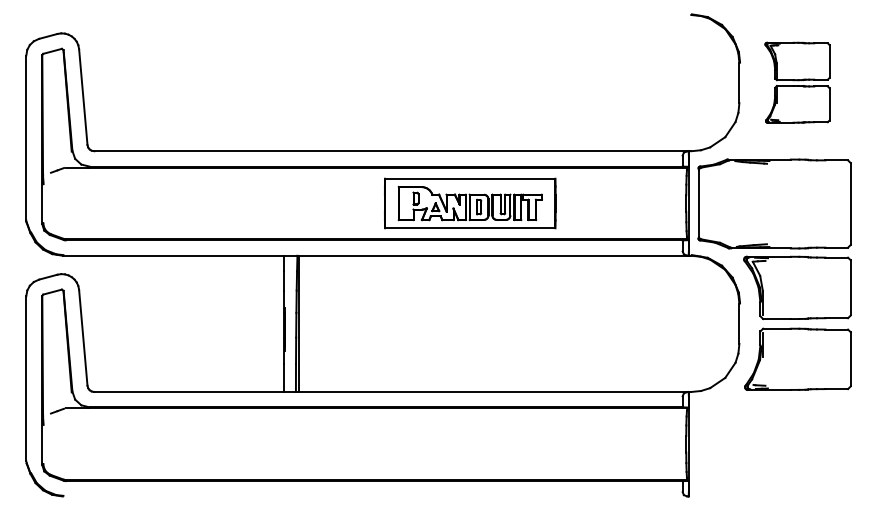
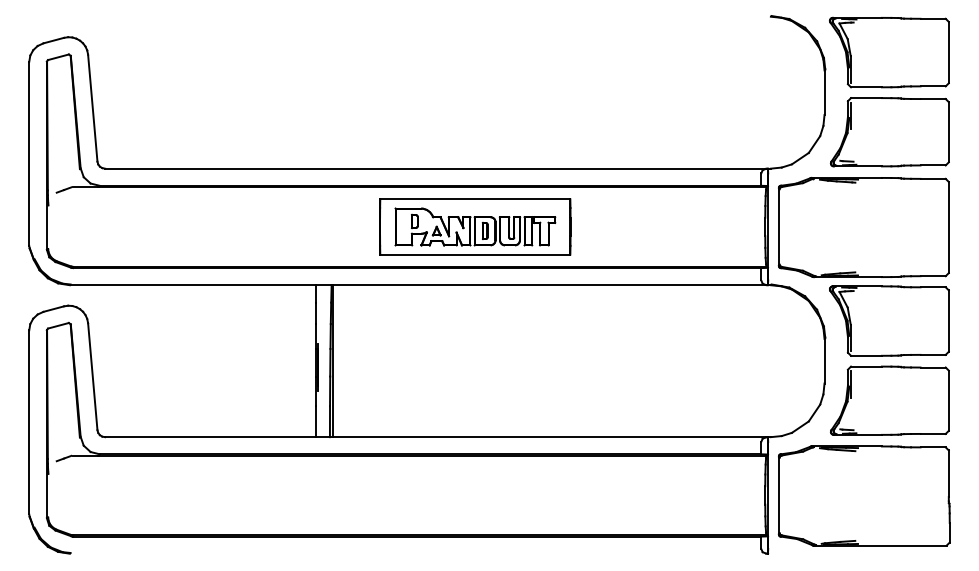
part: (797, 82) -> (889, 91), size x1.67
part: (470, 203) -> (475, 226), moved
part: (774, 444) -> (863, 495), added

